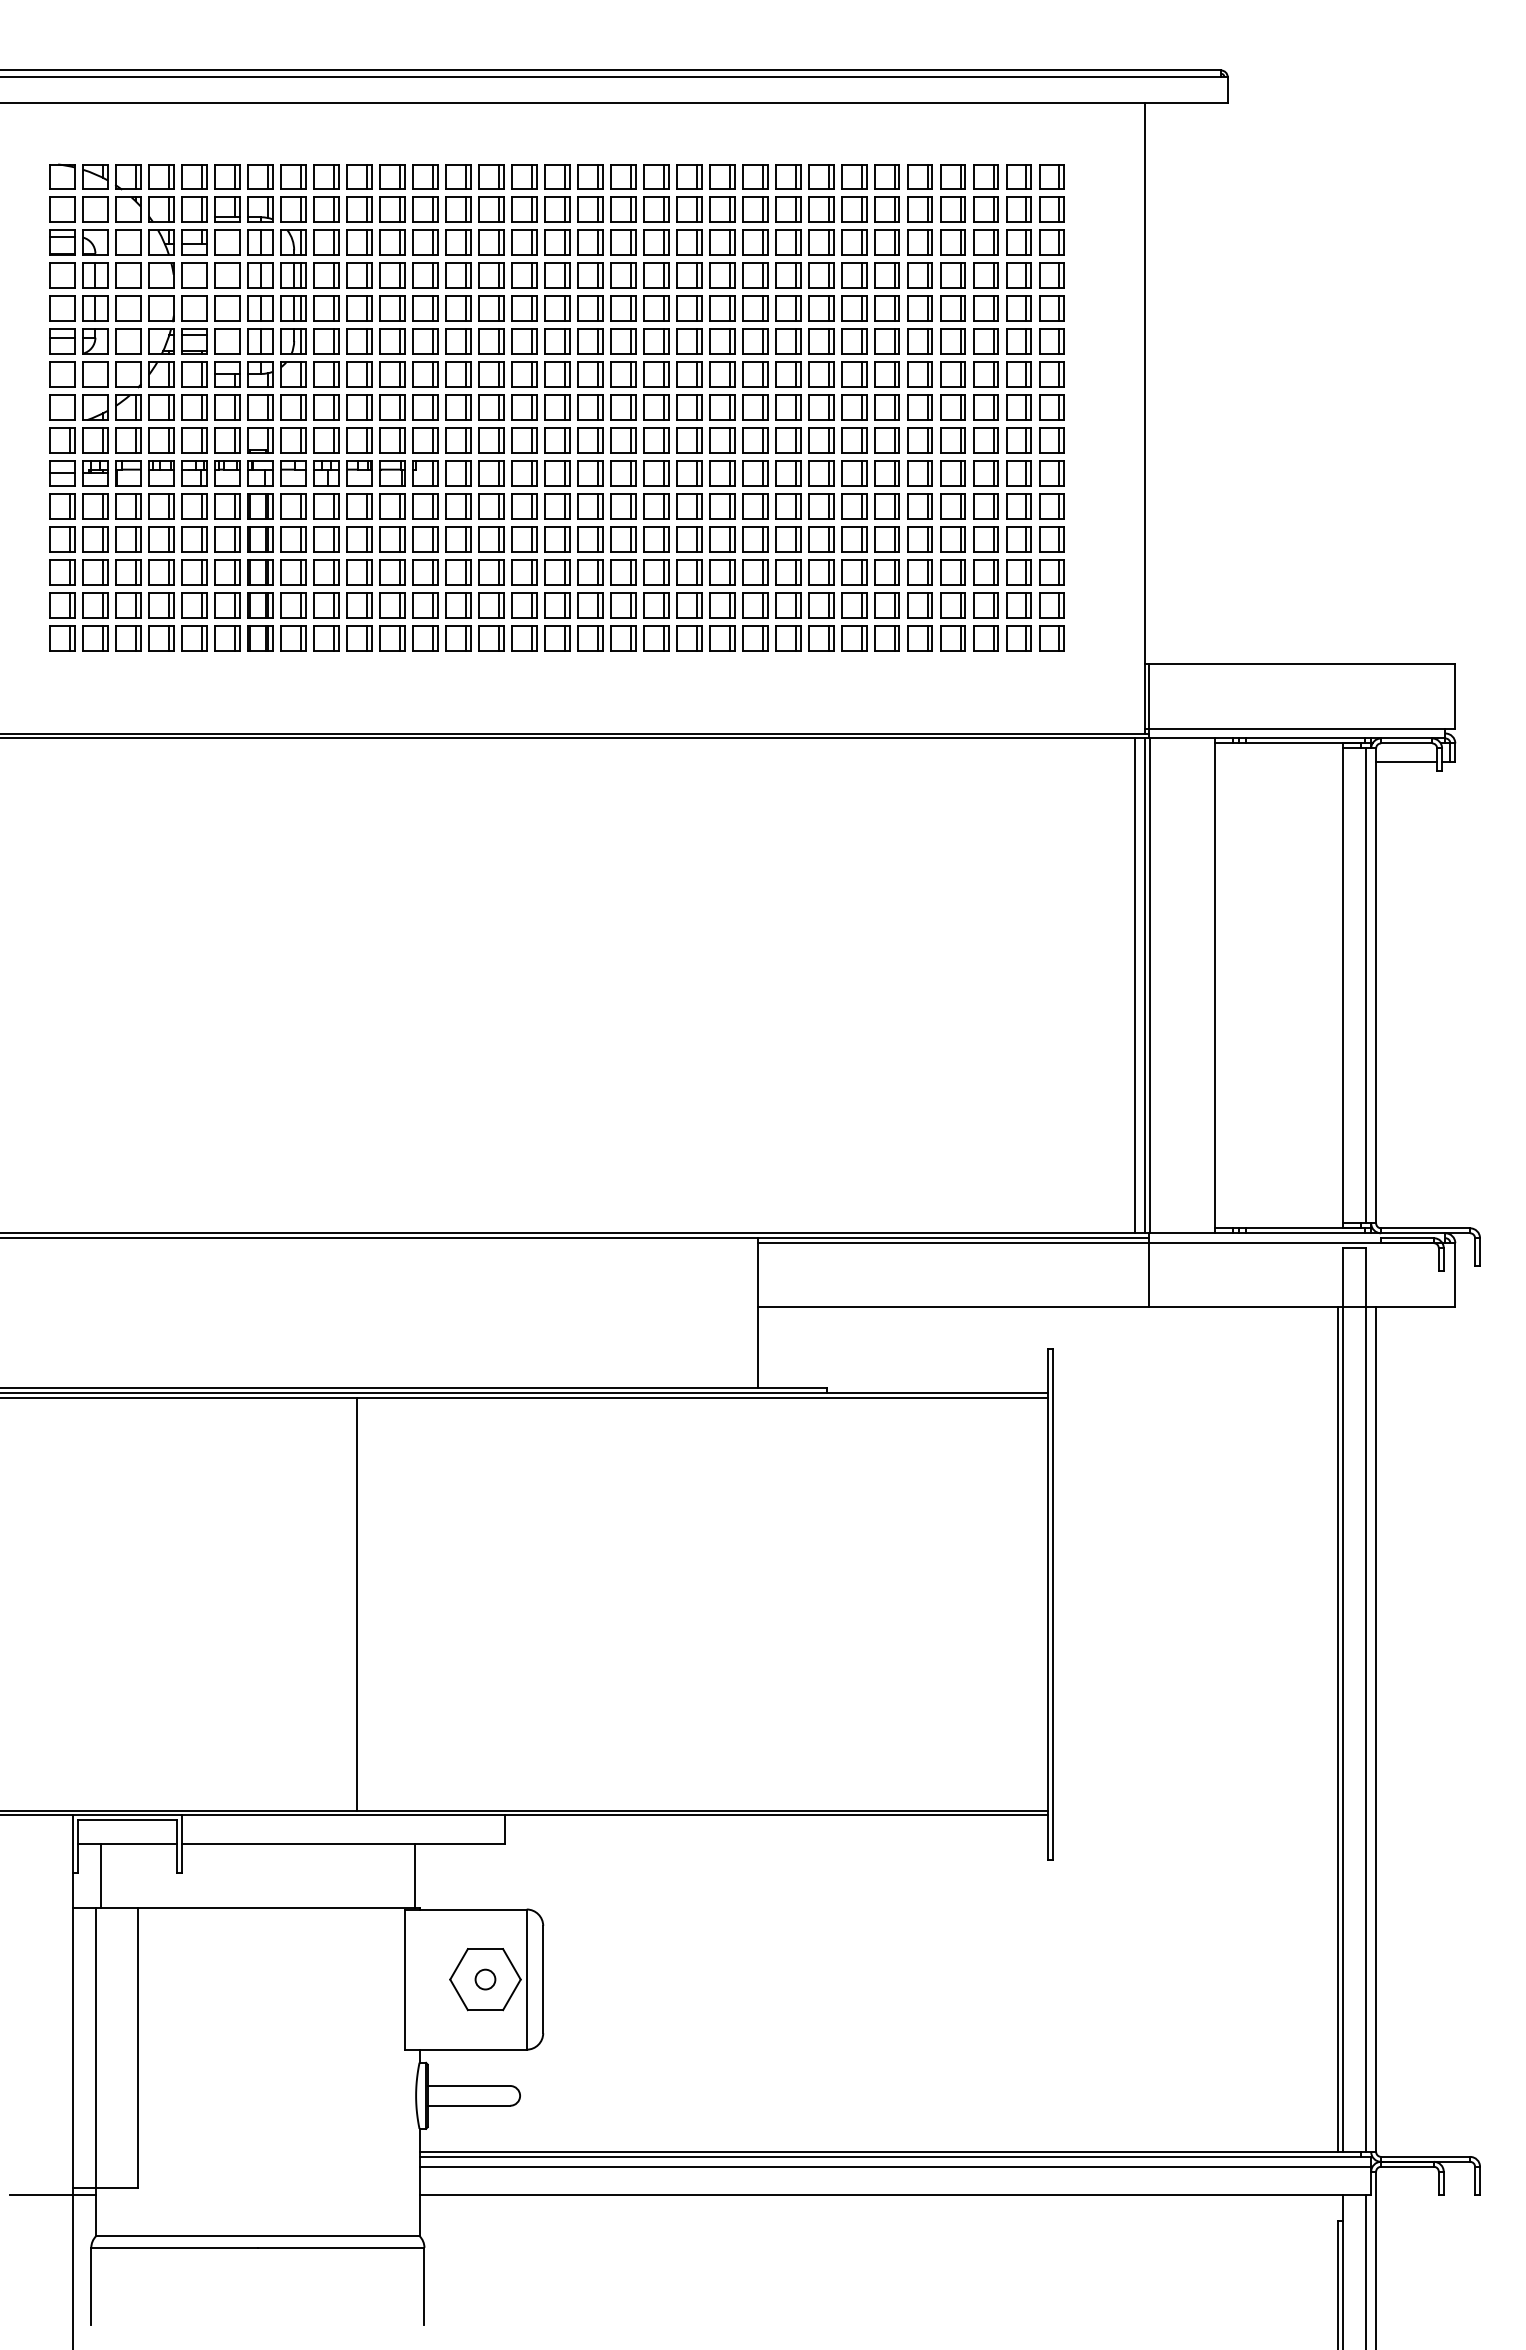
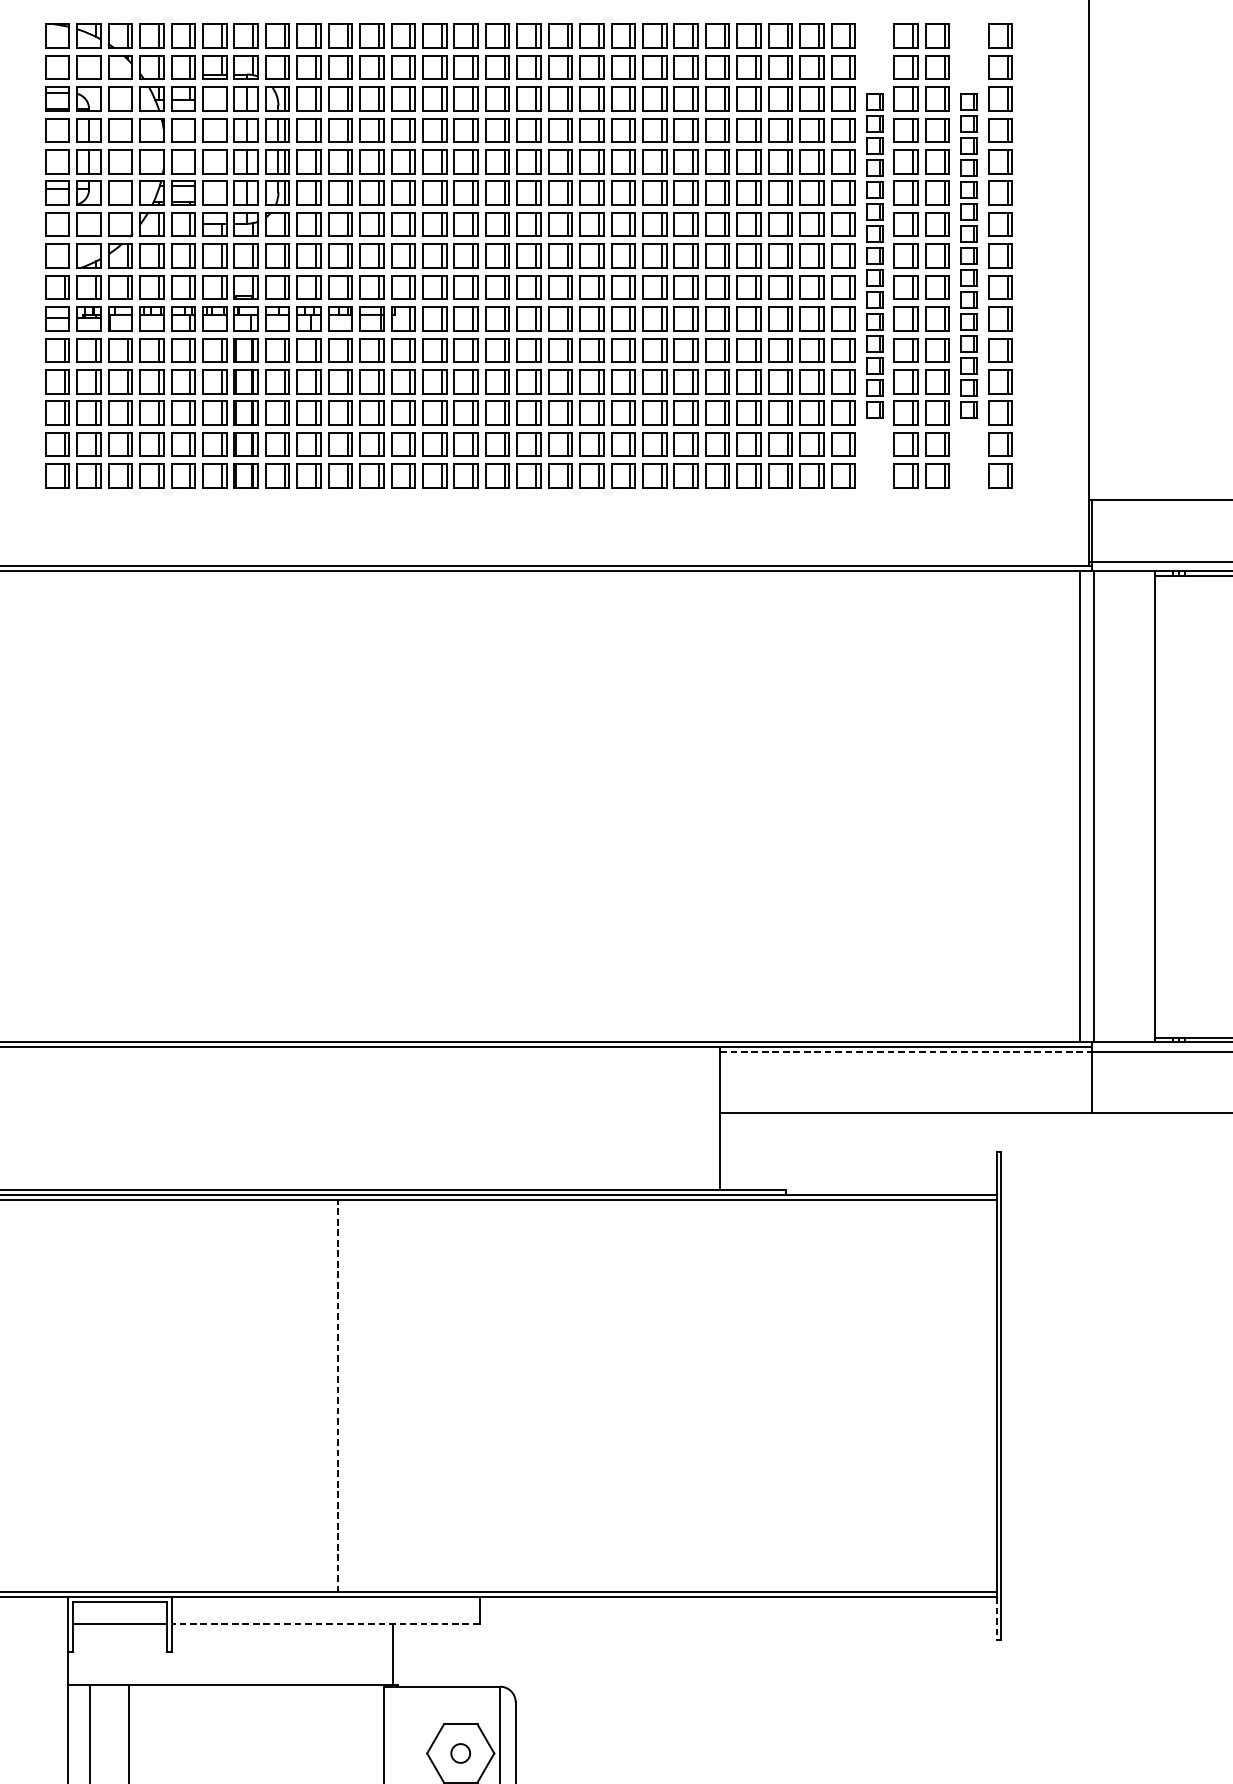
part: (919, 407) -> (874, 255), size x0.7
part: (1018, 407) -> (968, 255), size x0.7
line: (1145, 985) -> (1089, 806), removed
line: (953, 1243) -> (906, 1052), solid -> dashed
line: (356, 1603) -> (337, 1395), solid -> dashed
line: (1047, 1838) -> (996, 1619), solid -> dashed
line: (343, 1843) -> (325, 1623), solid -> dashed
line: (101, 1875) -> (94, 1654), removed

